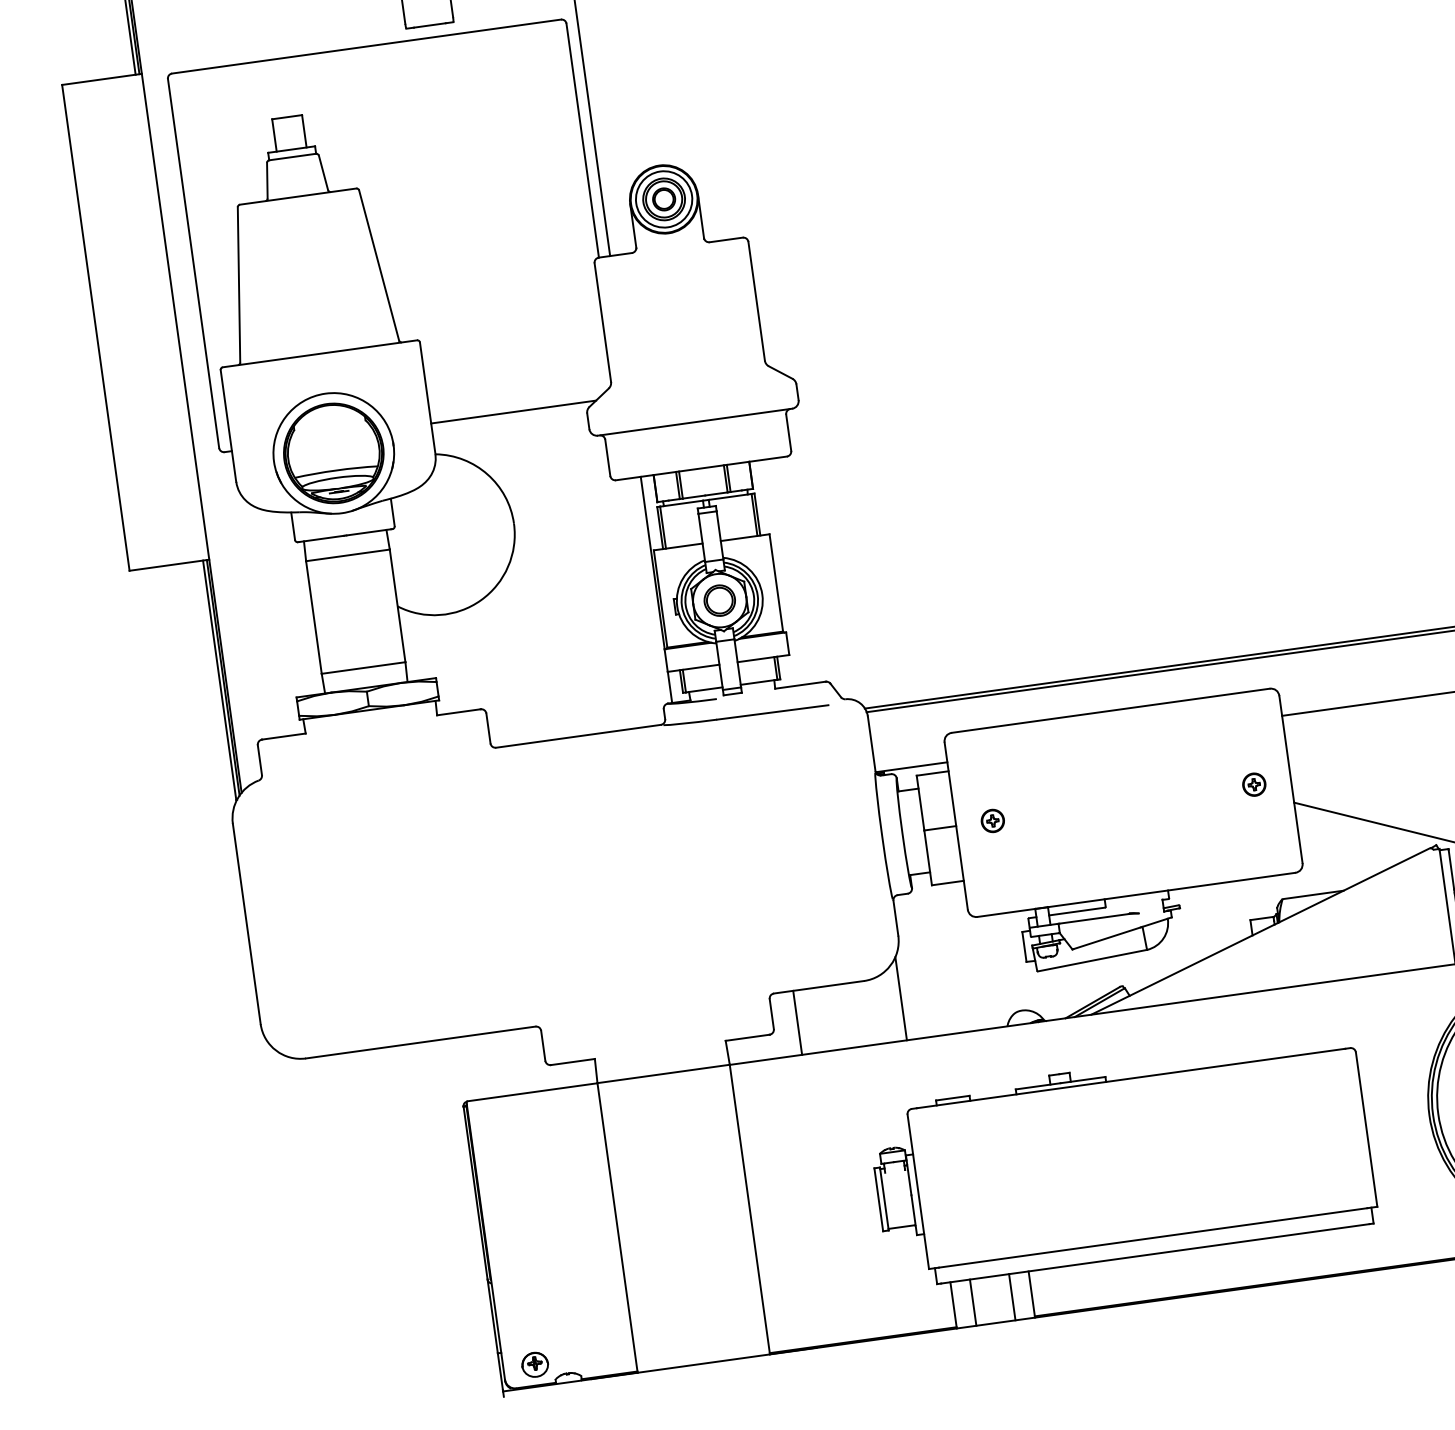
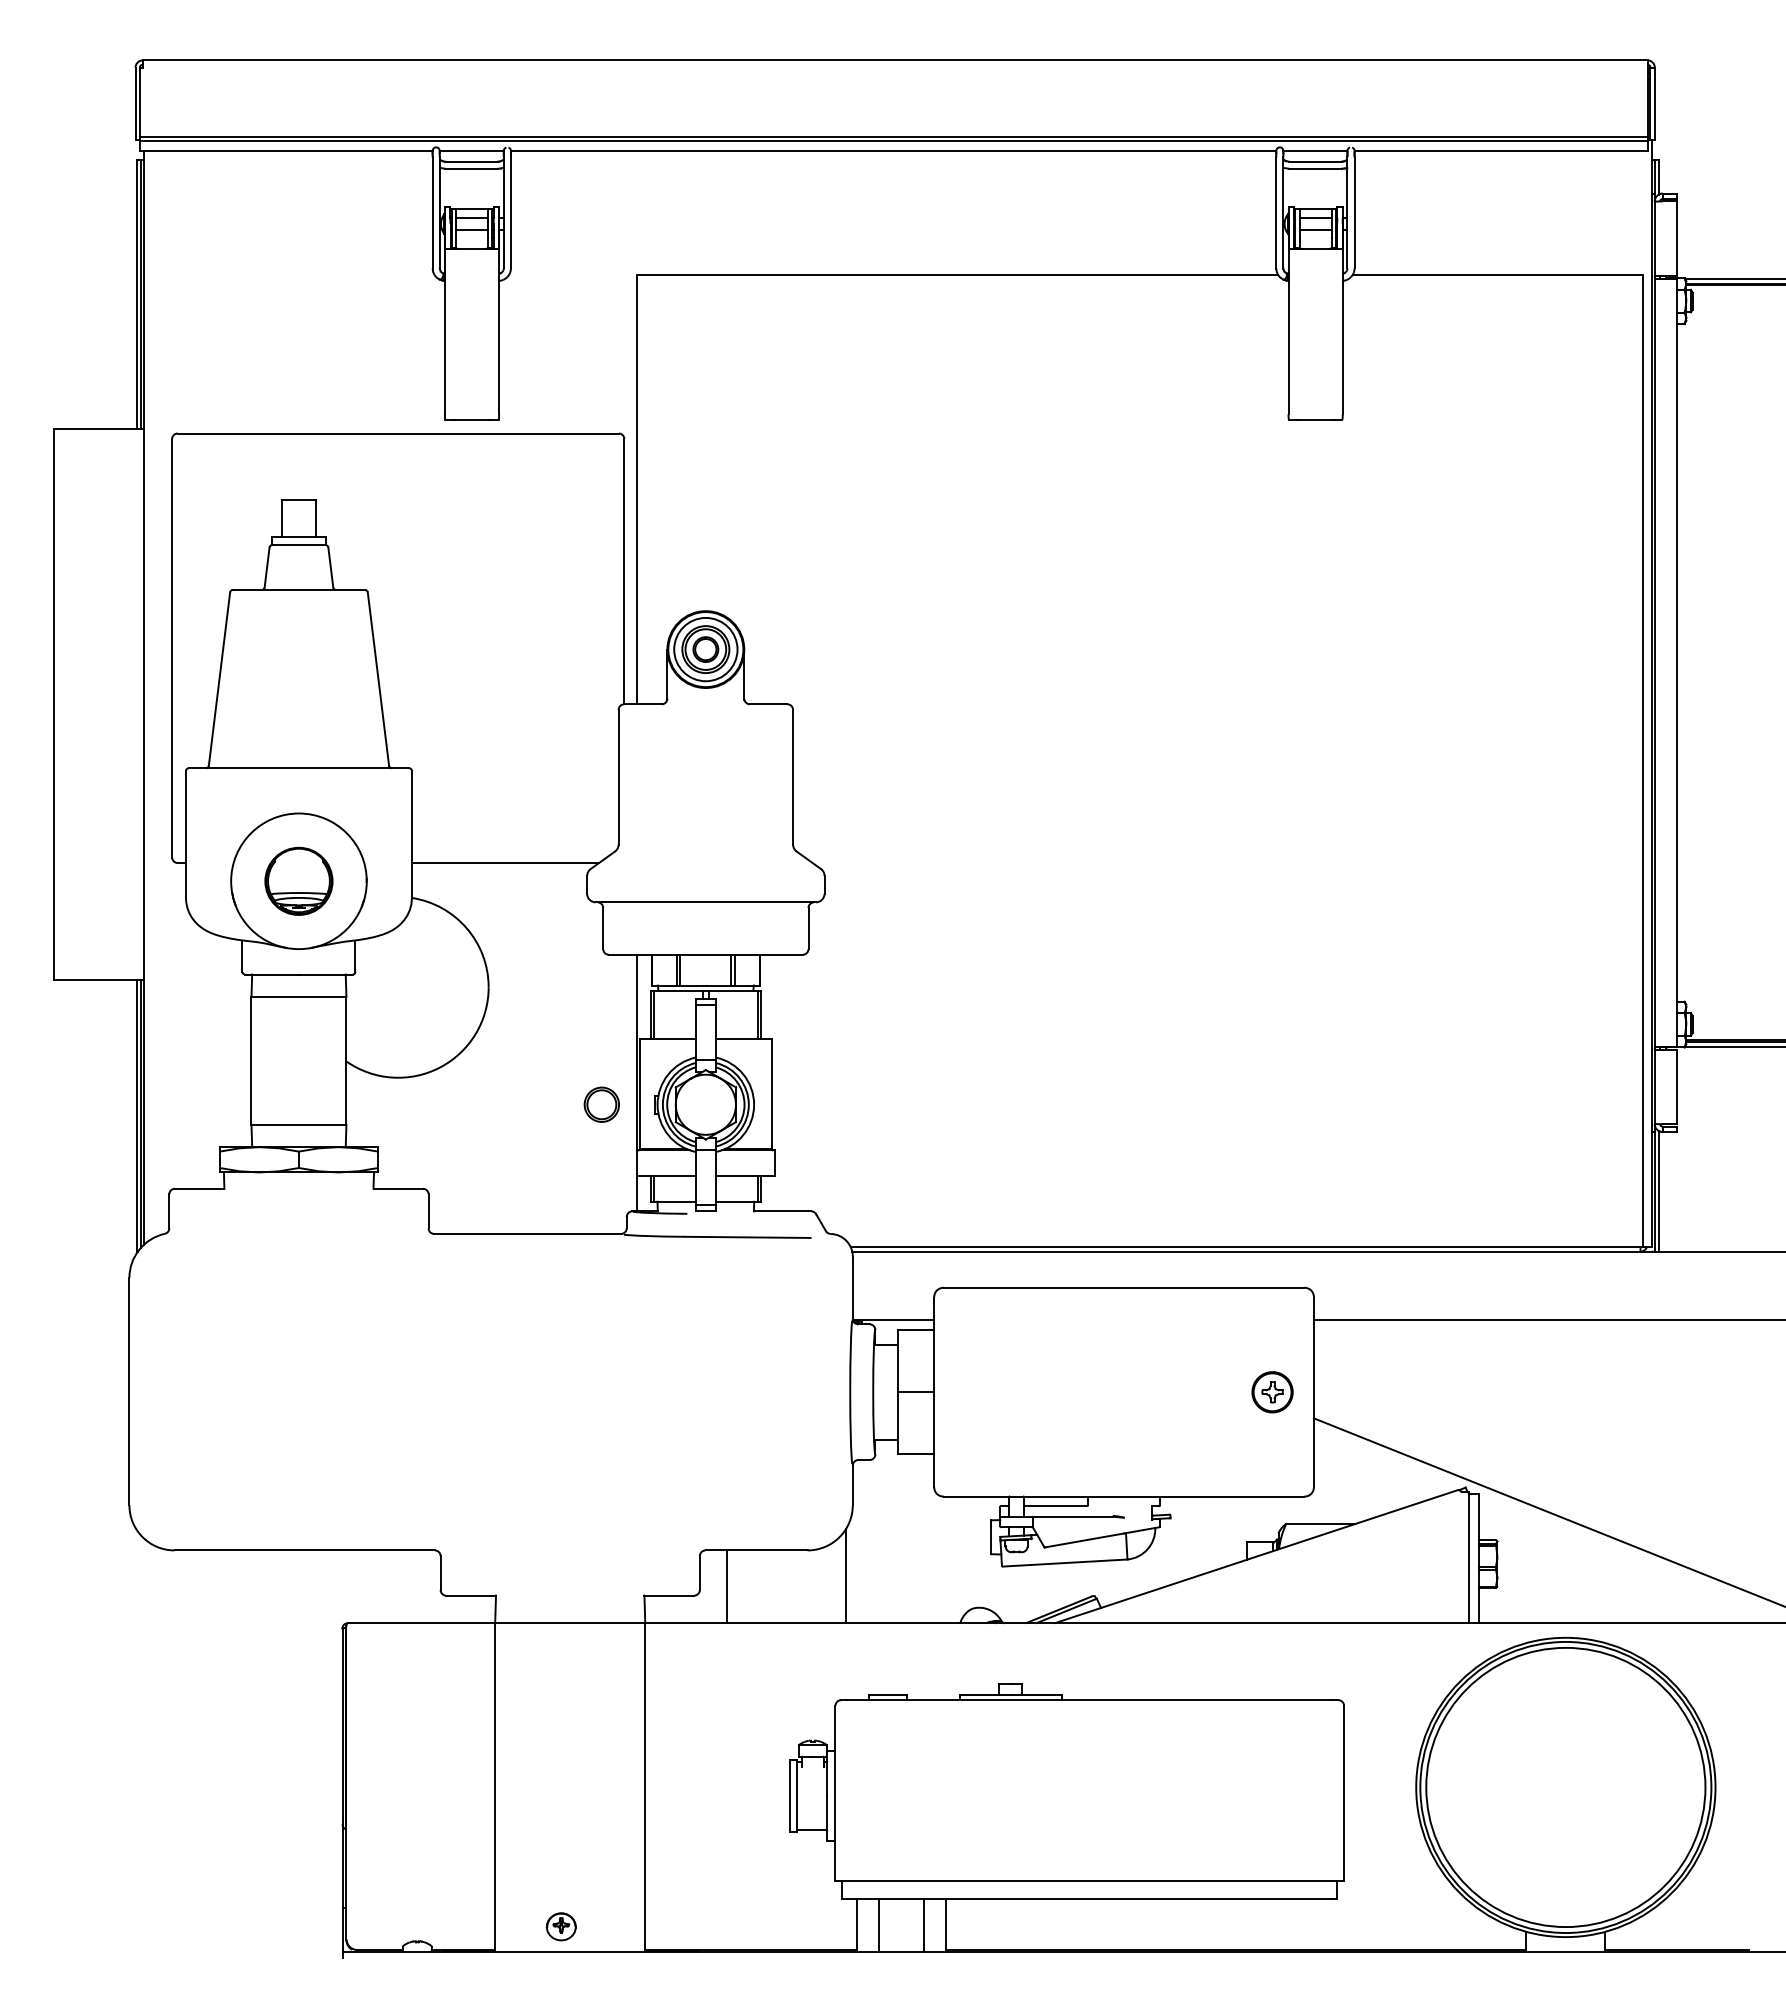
part: (333, 453) -> (298, 881), size x0.6
part: (719, 600) -> (601, 1104), moved
part: (1253, 784) -> (1271, 1391), size x1.6
part: (992, 820) -> (975, 1391), removed
part: (535, 1364) -> (561, 1926), moved

